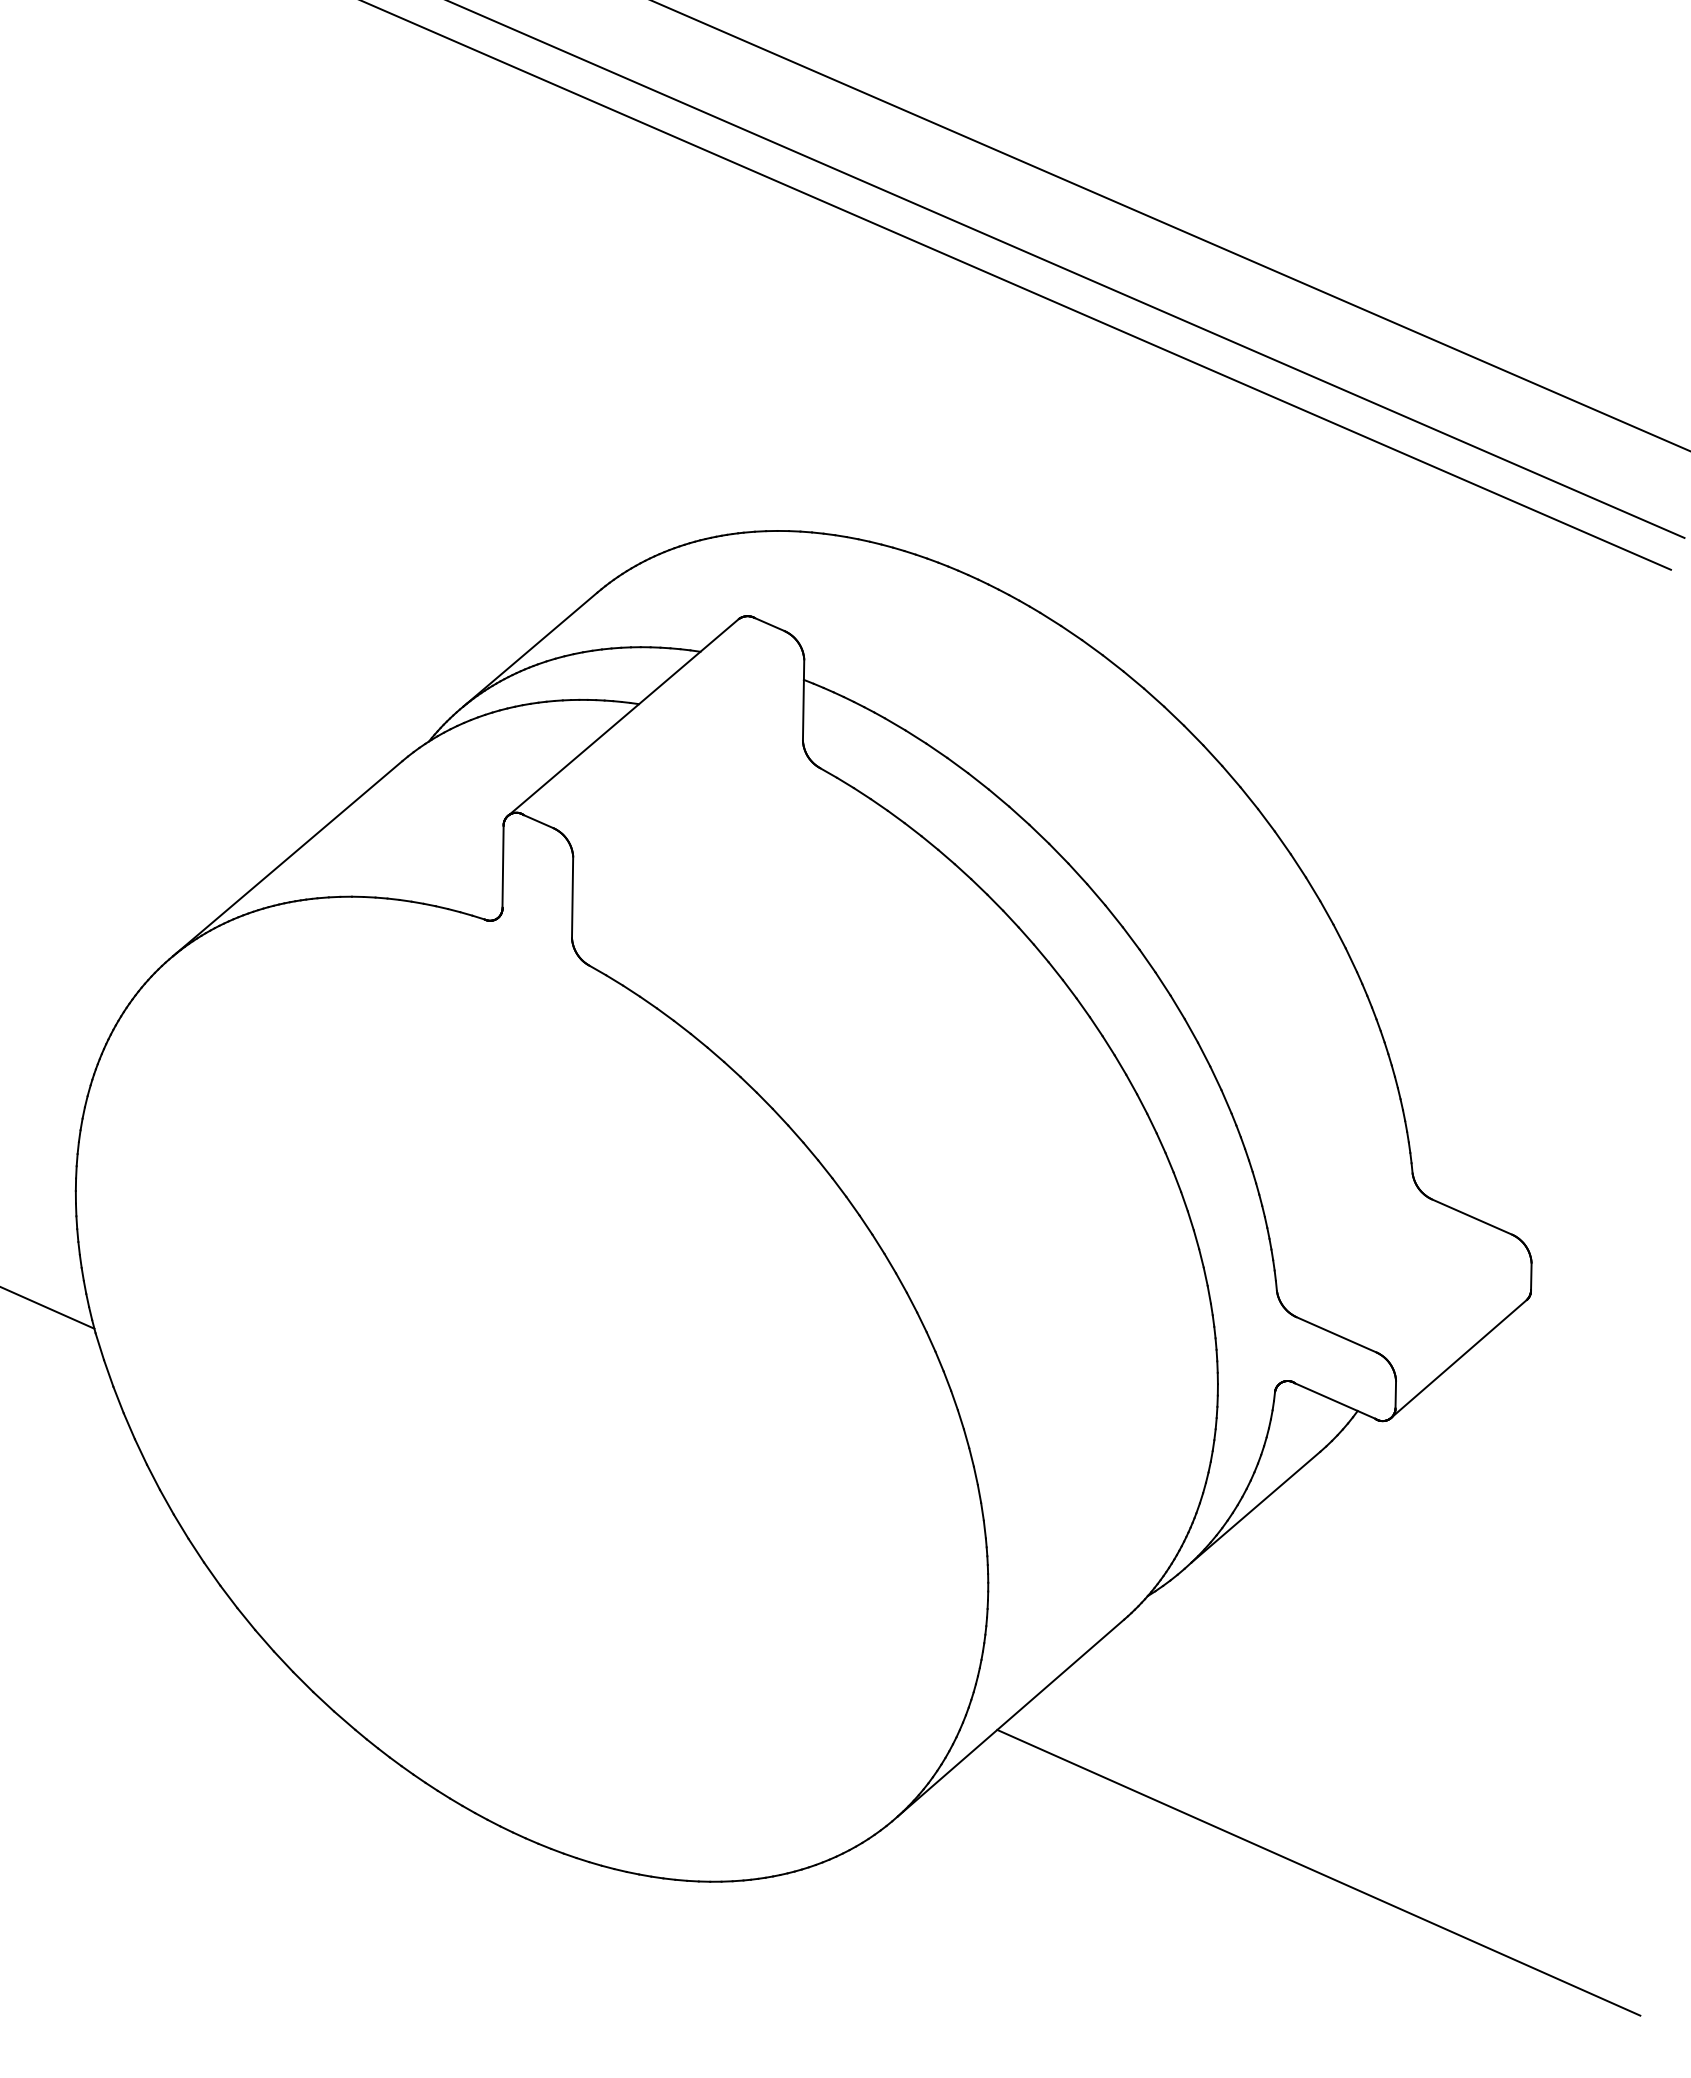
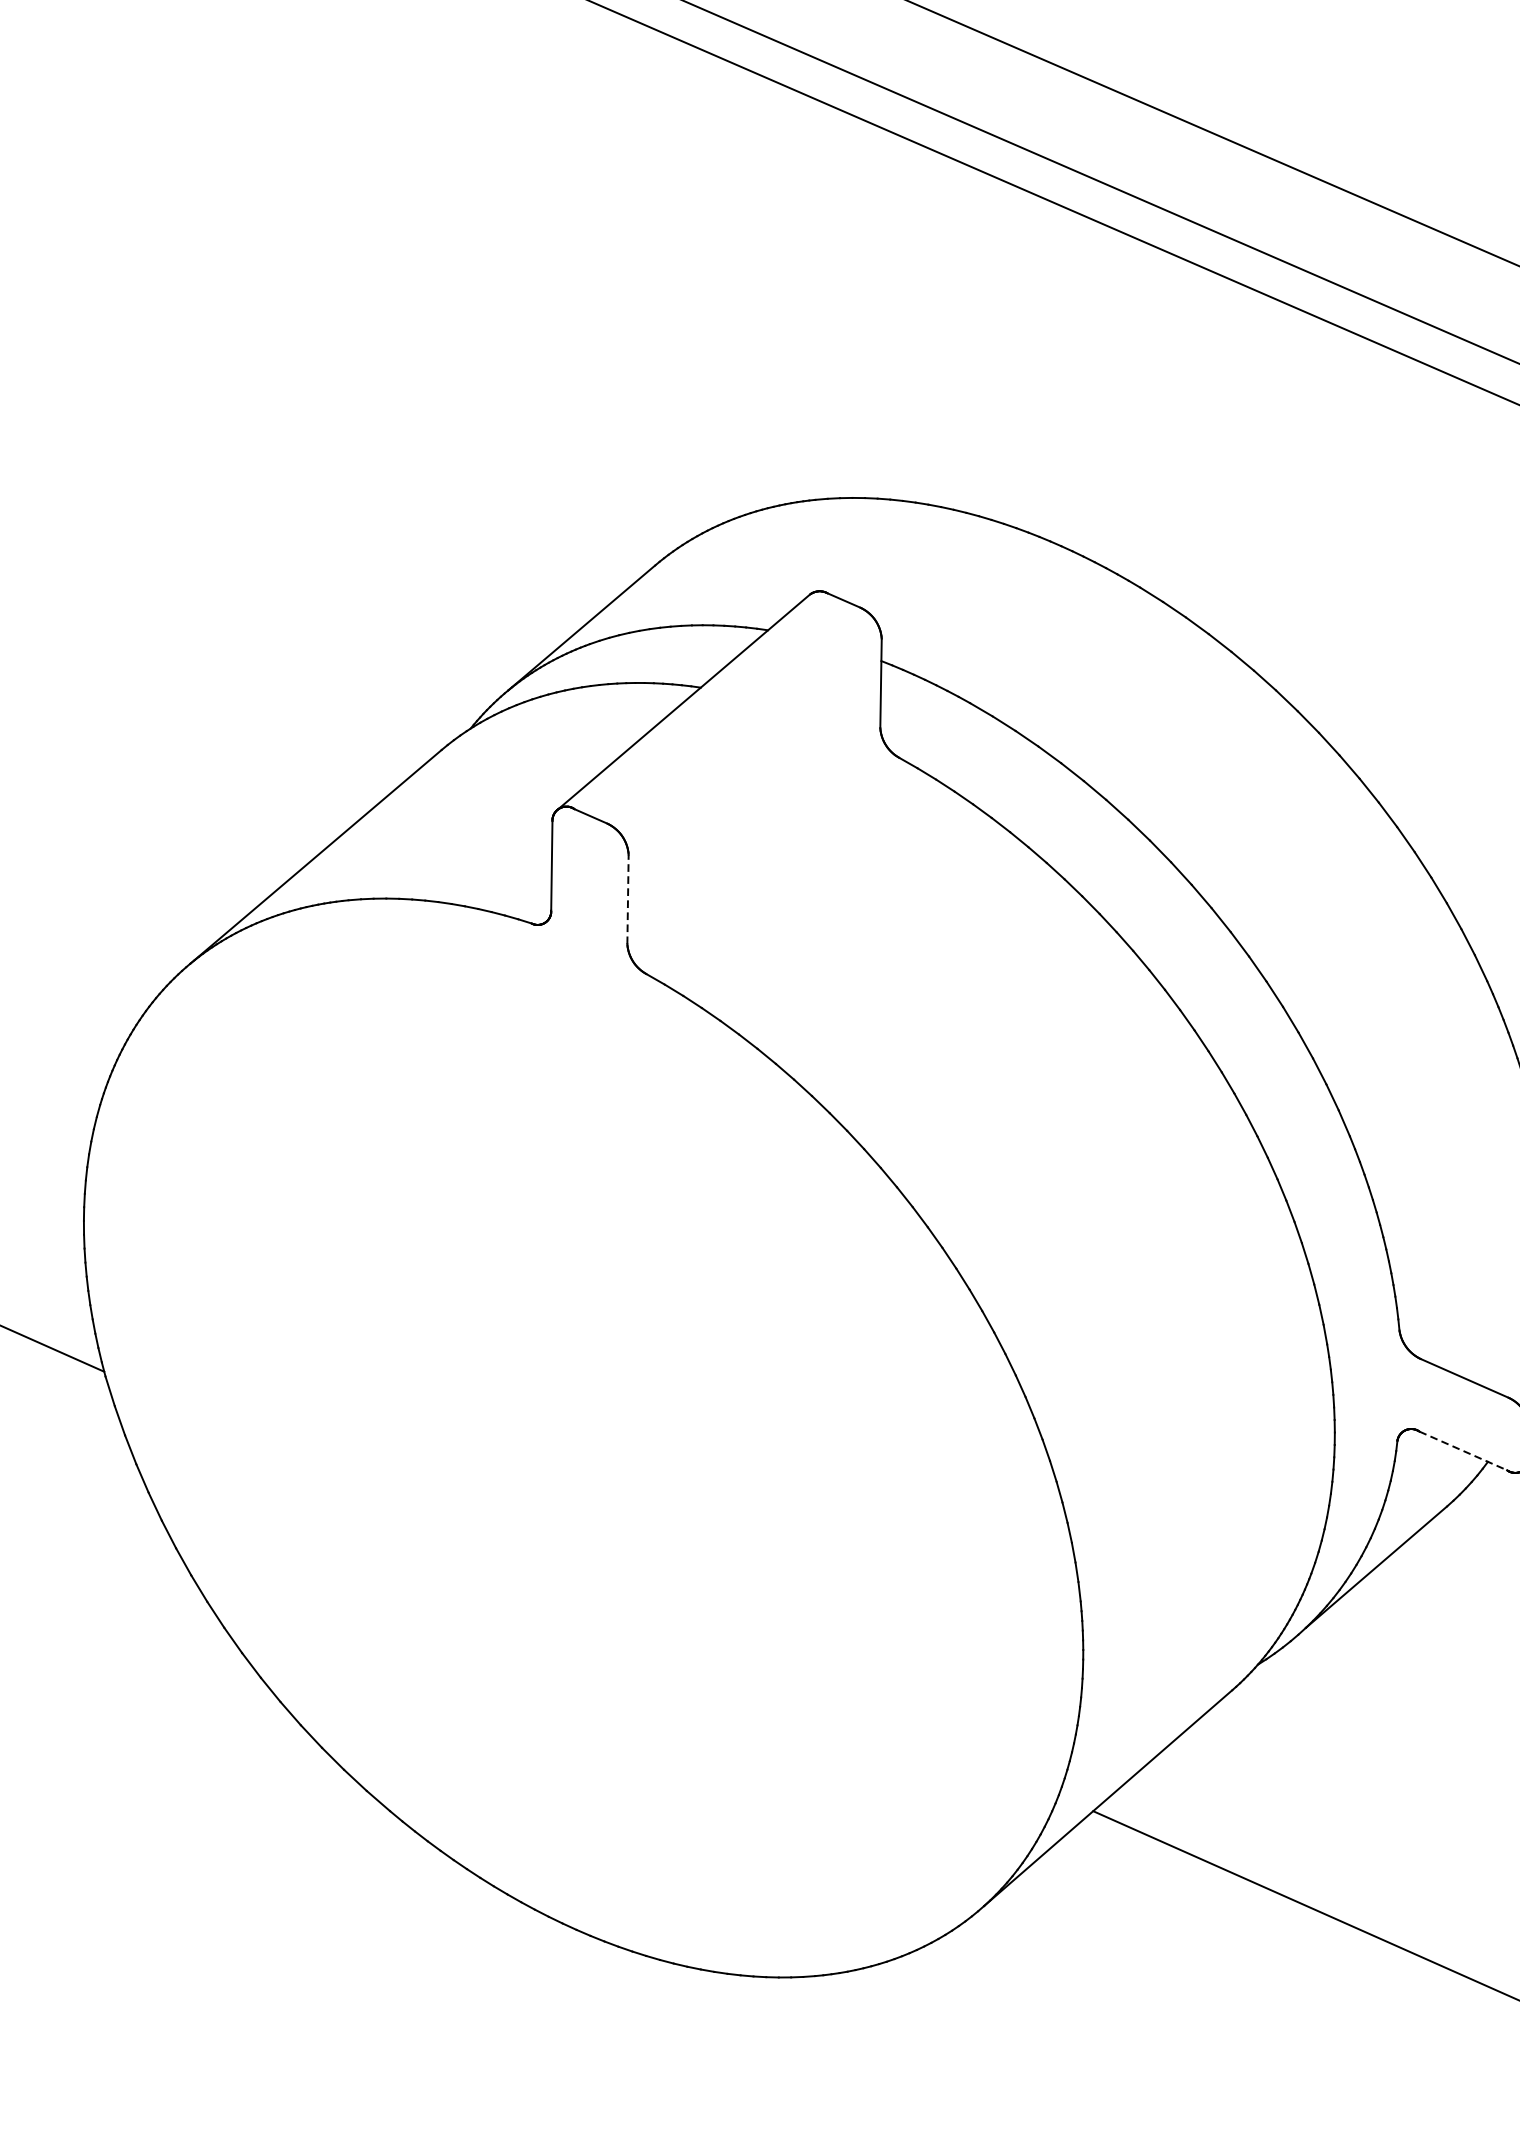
line: (572, 897) -> (627, 899), solid -> dashed
line: (1335, 1401) -> (1463, 1451), solid -> dashed

